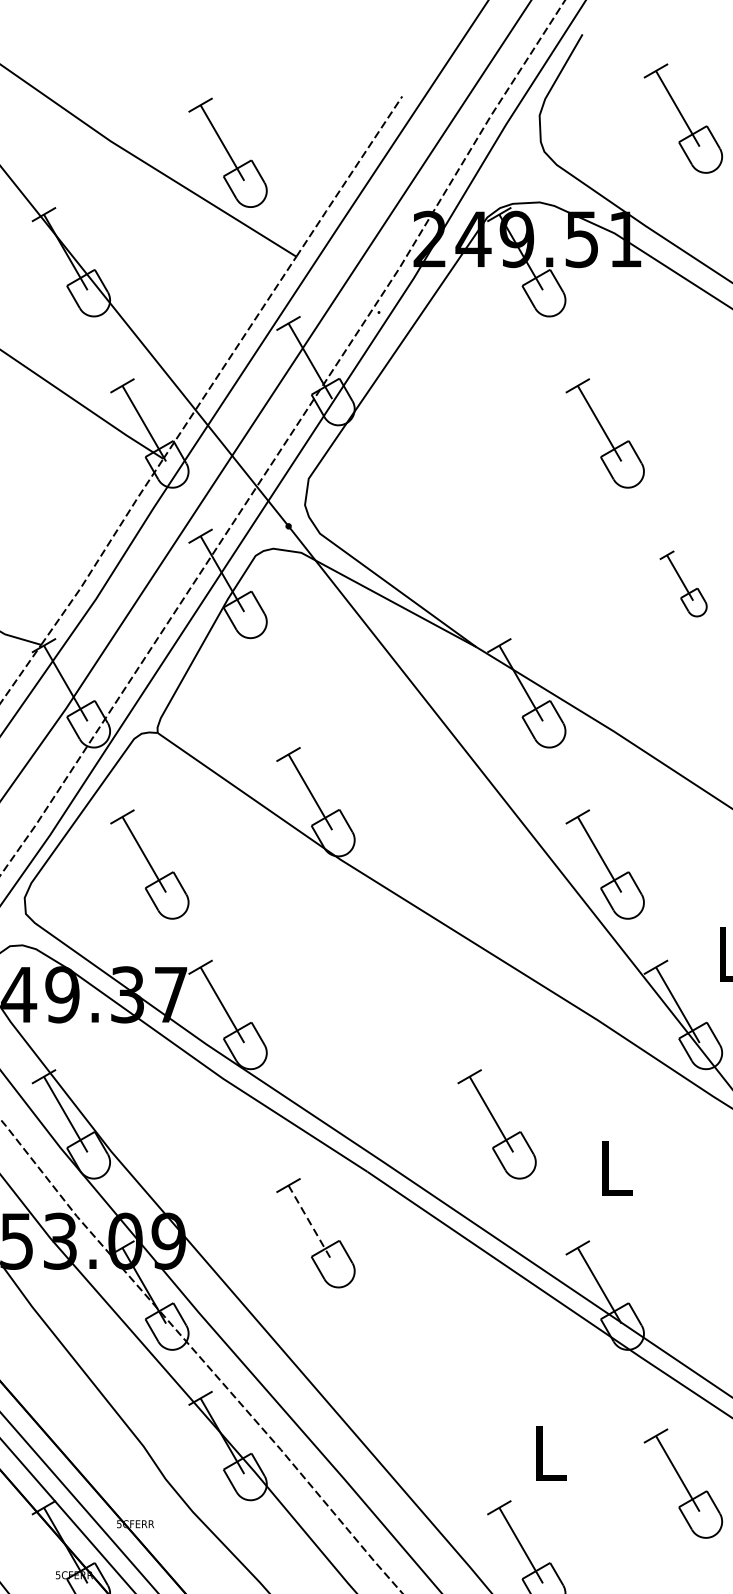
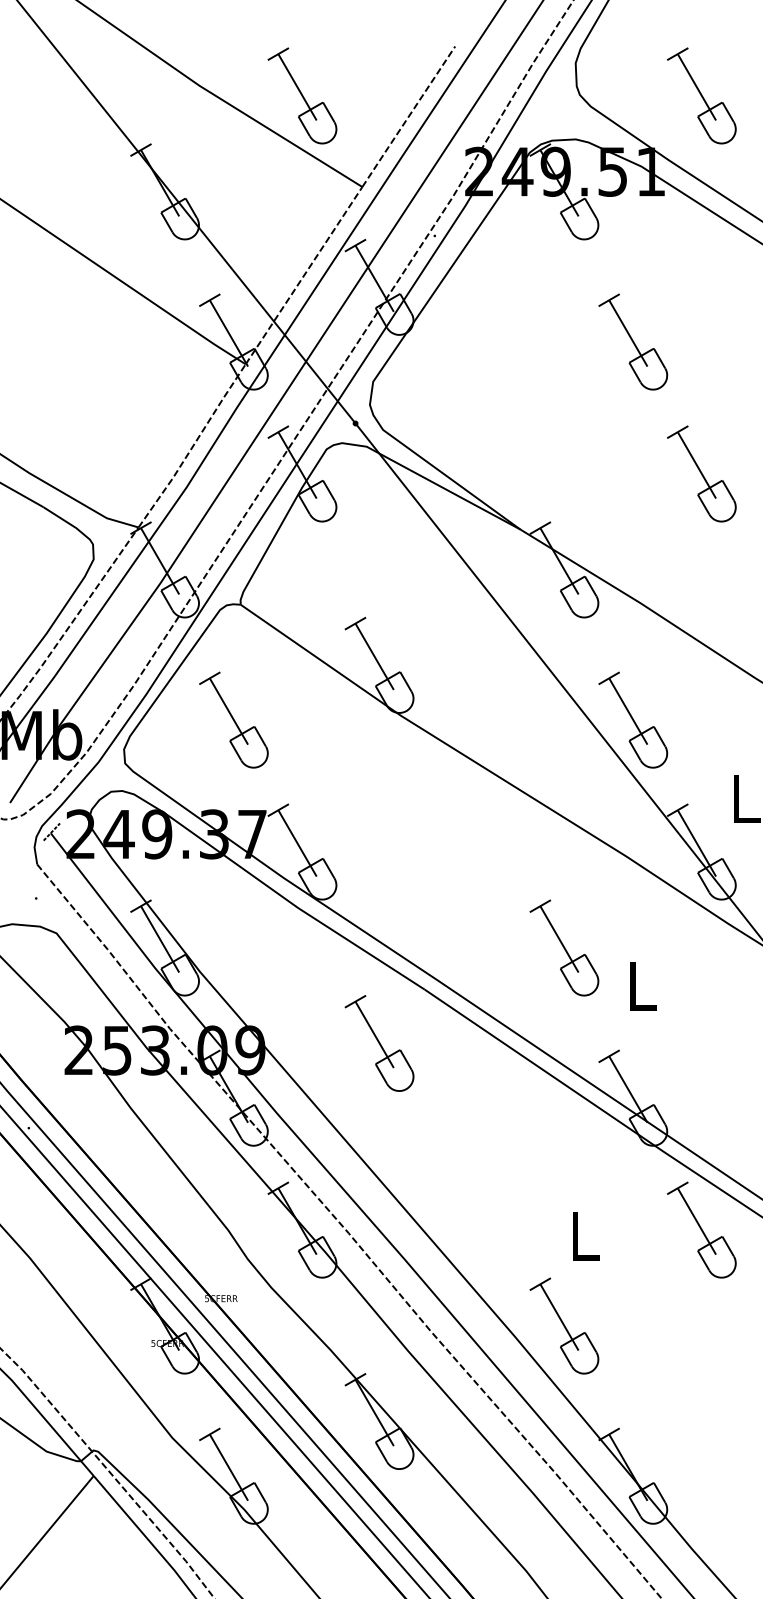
part: (683, 118) -> (701, 95), moved
part: (683, 583) -> (701, 473), size x1.67
part: (497, 1123) -> (564, 947), moved
line: (310, 1224) -> (374, 1035), dashed -> solid
part: (683, 1482) -> (701, 1229), moved

